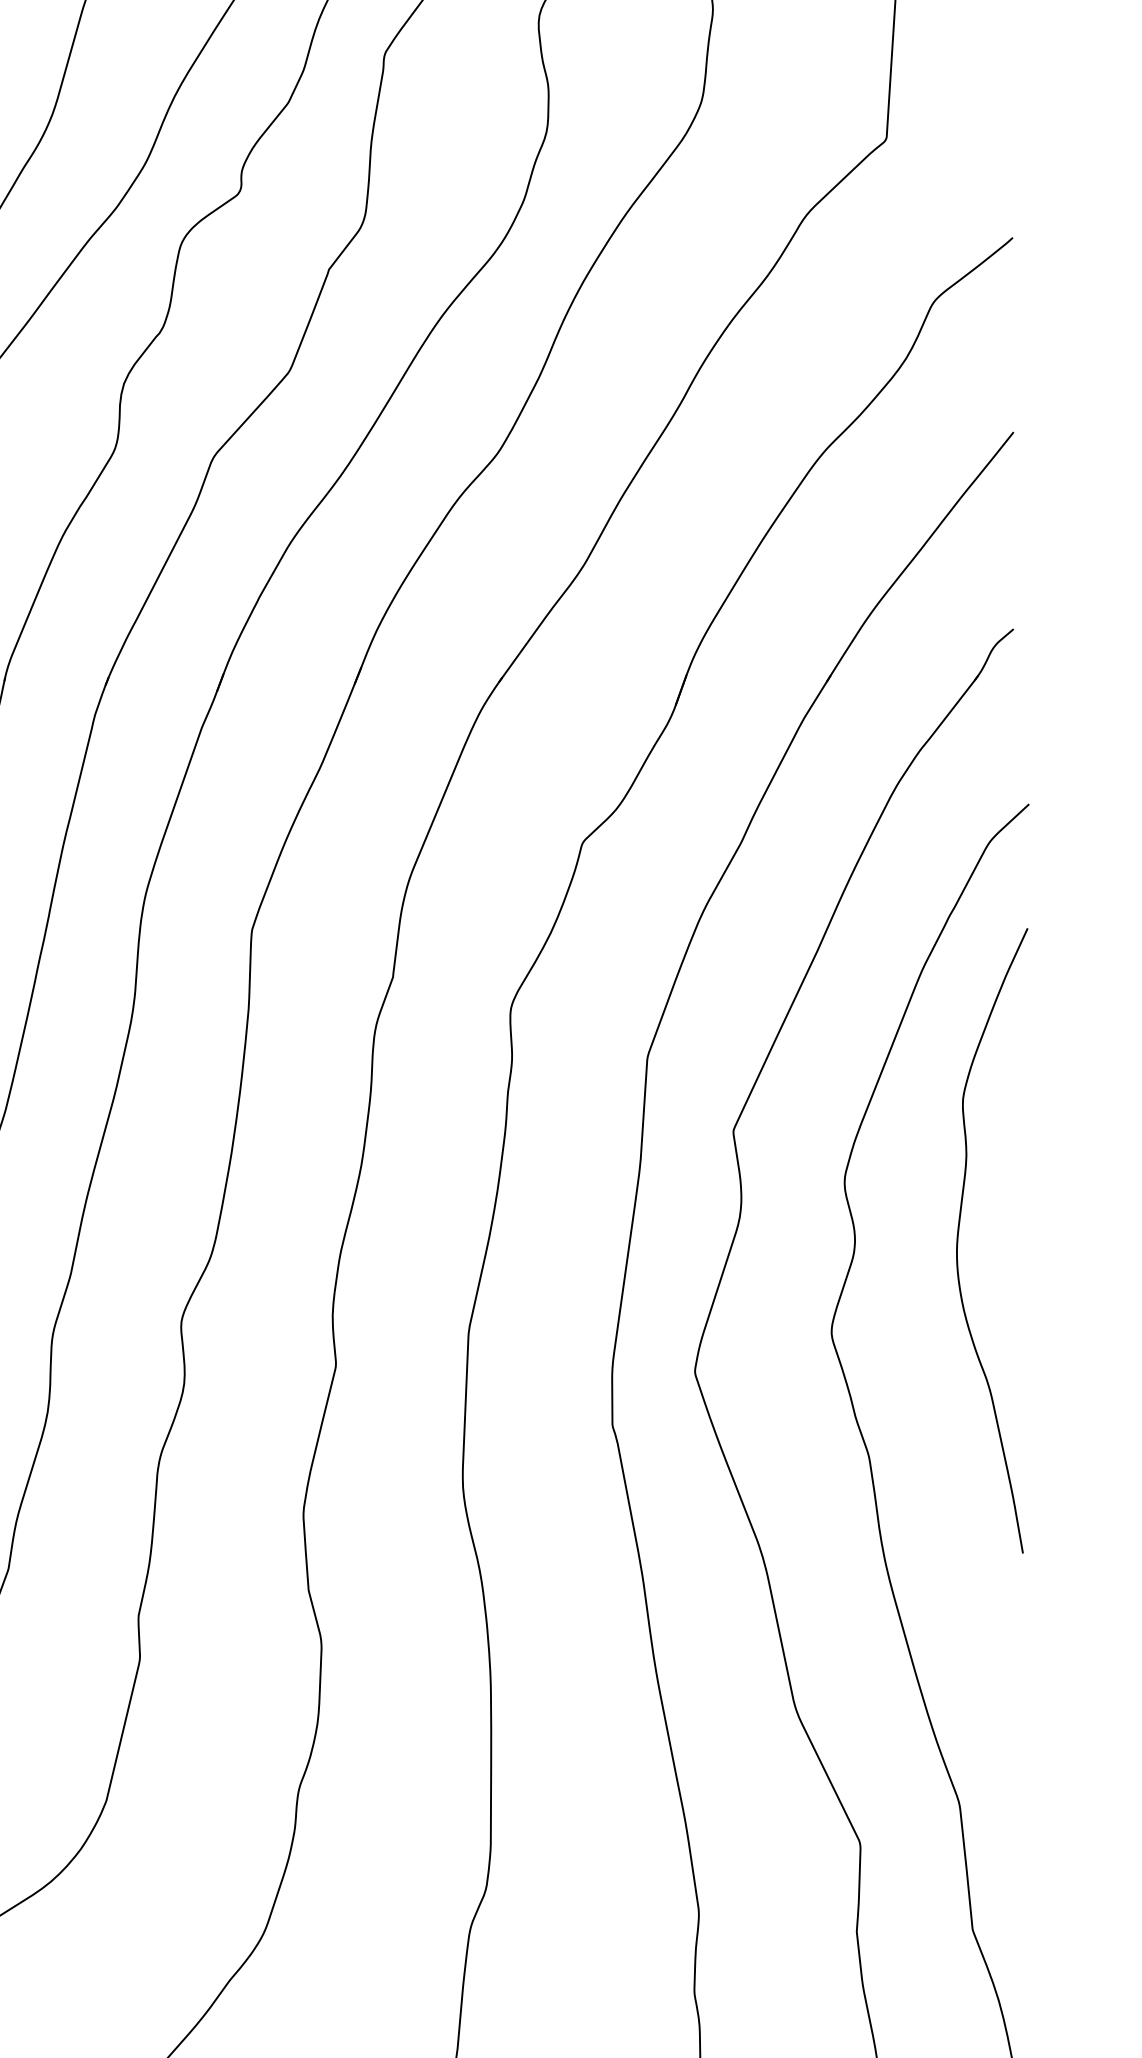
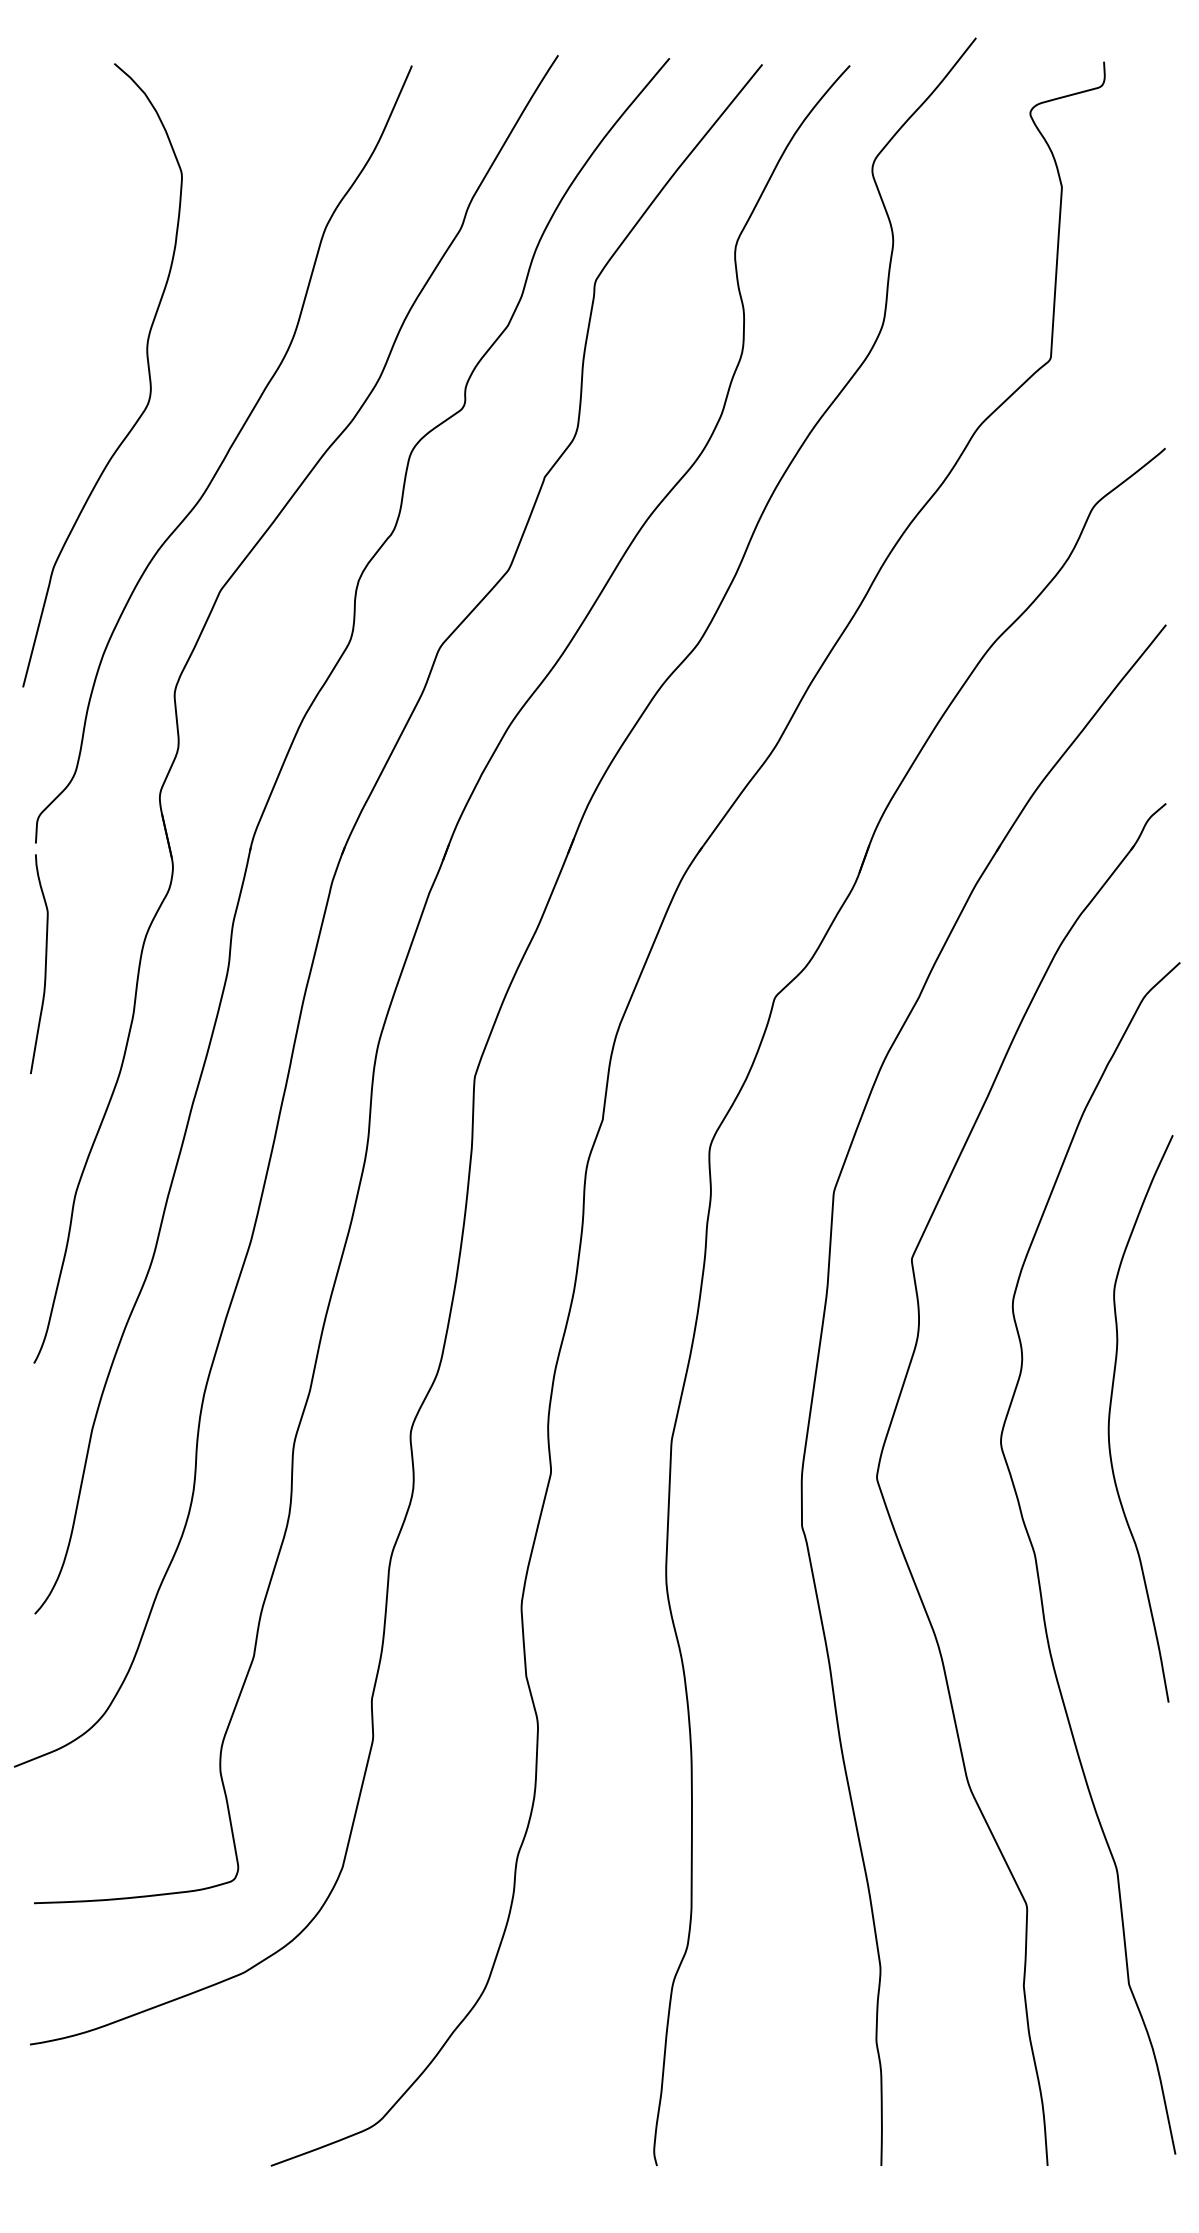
curve: (958, 1239) -> (1110, 1417), moved

